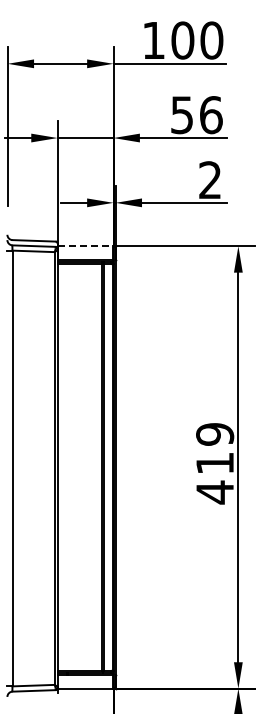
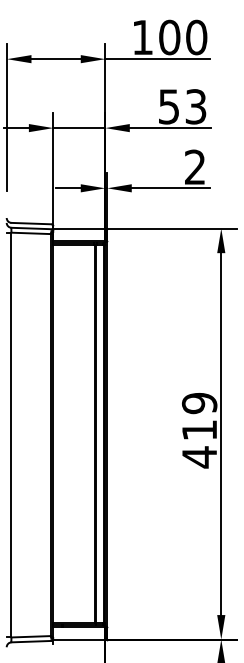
text: (211, 115) -> (196, 107), 56 -> 53
line: (85, 246) -> (79, 228), dashed -> solid

